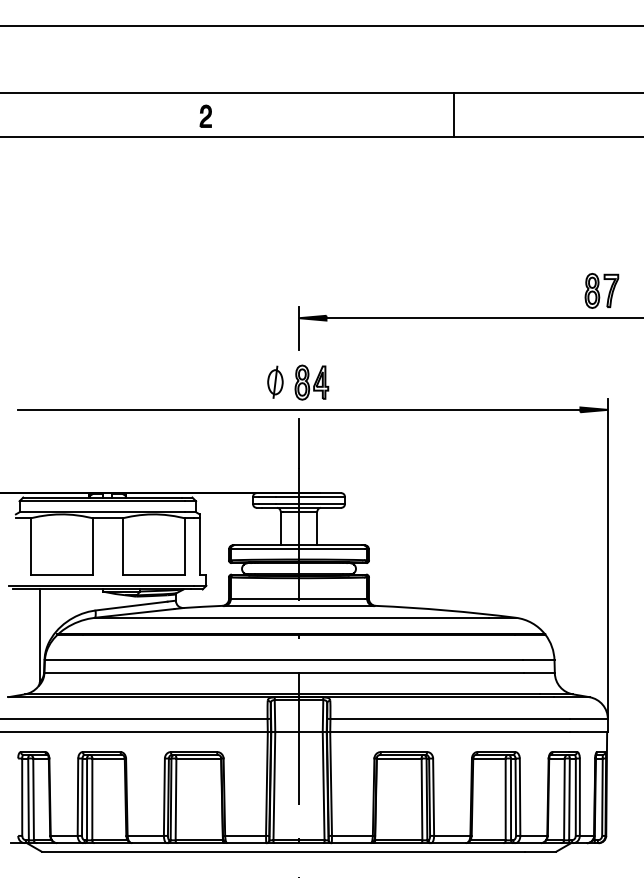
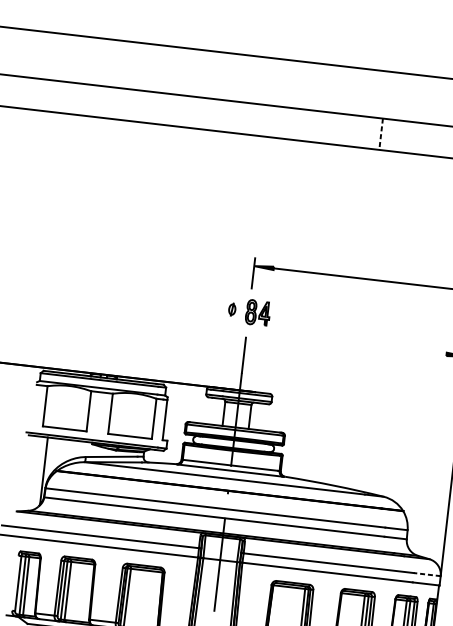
part: (205, 115) -> (204, 114), removed
line: (454, 115) -> (381, 134), solid -> dashed
part: (275, 381) -> (232, 309), size x0.6
line: (298, 409) -> (246, 330), removed
line: (588, 718) -> (426, 574), solid -> dashed

